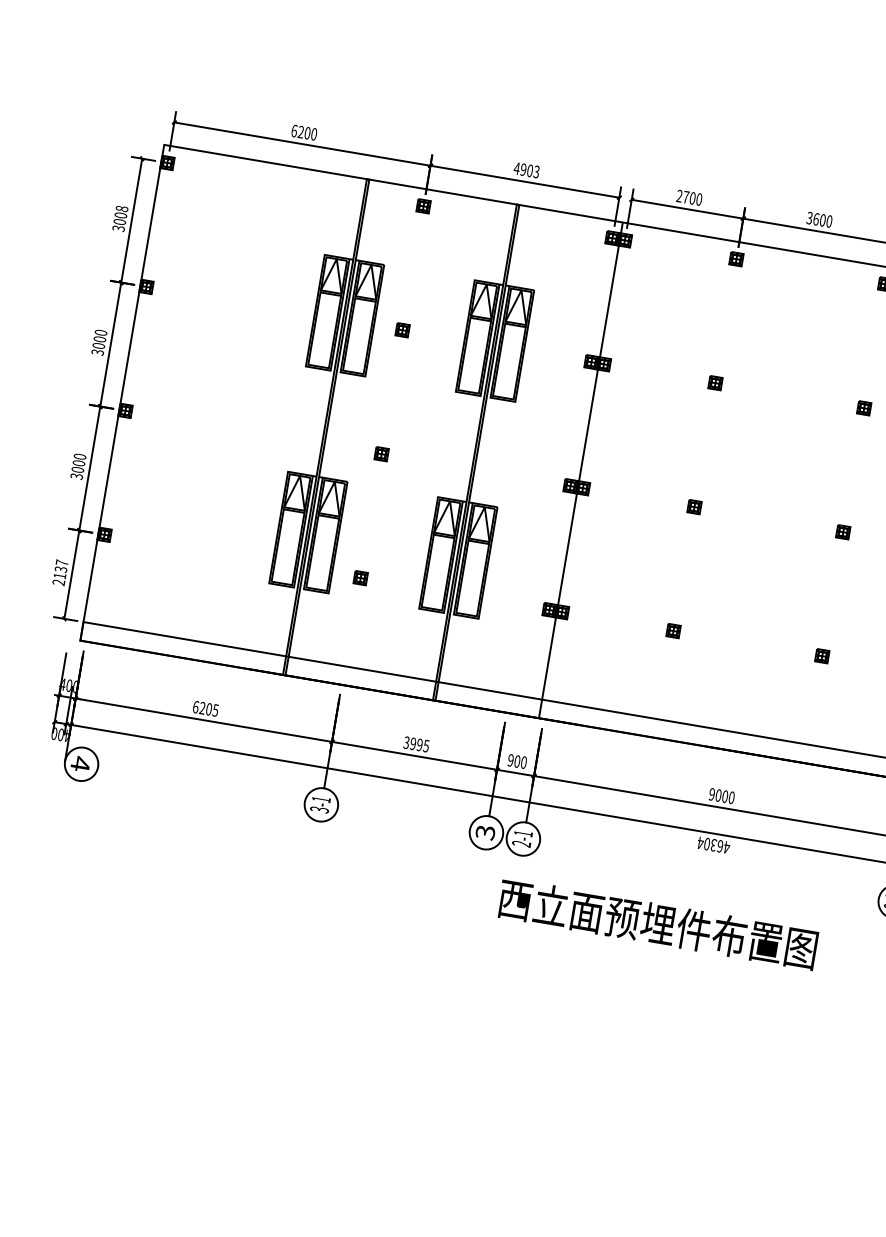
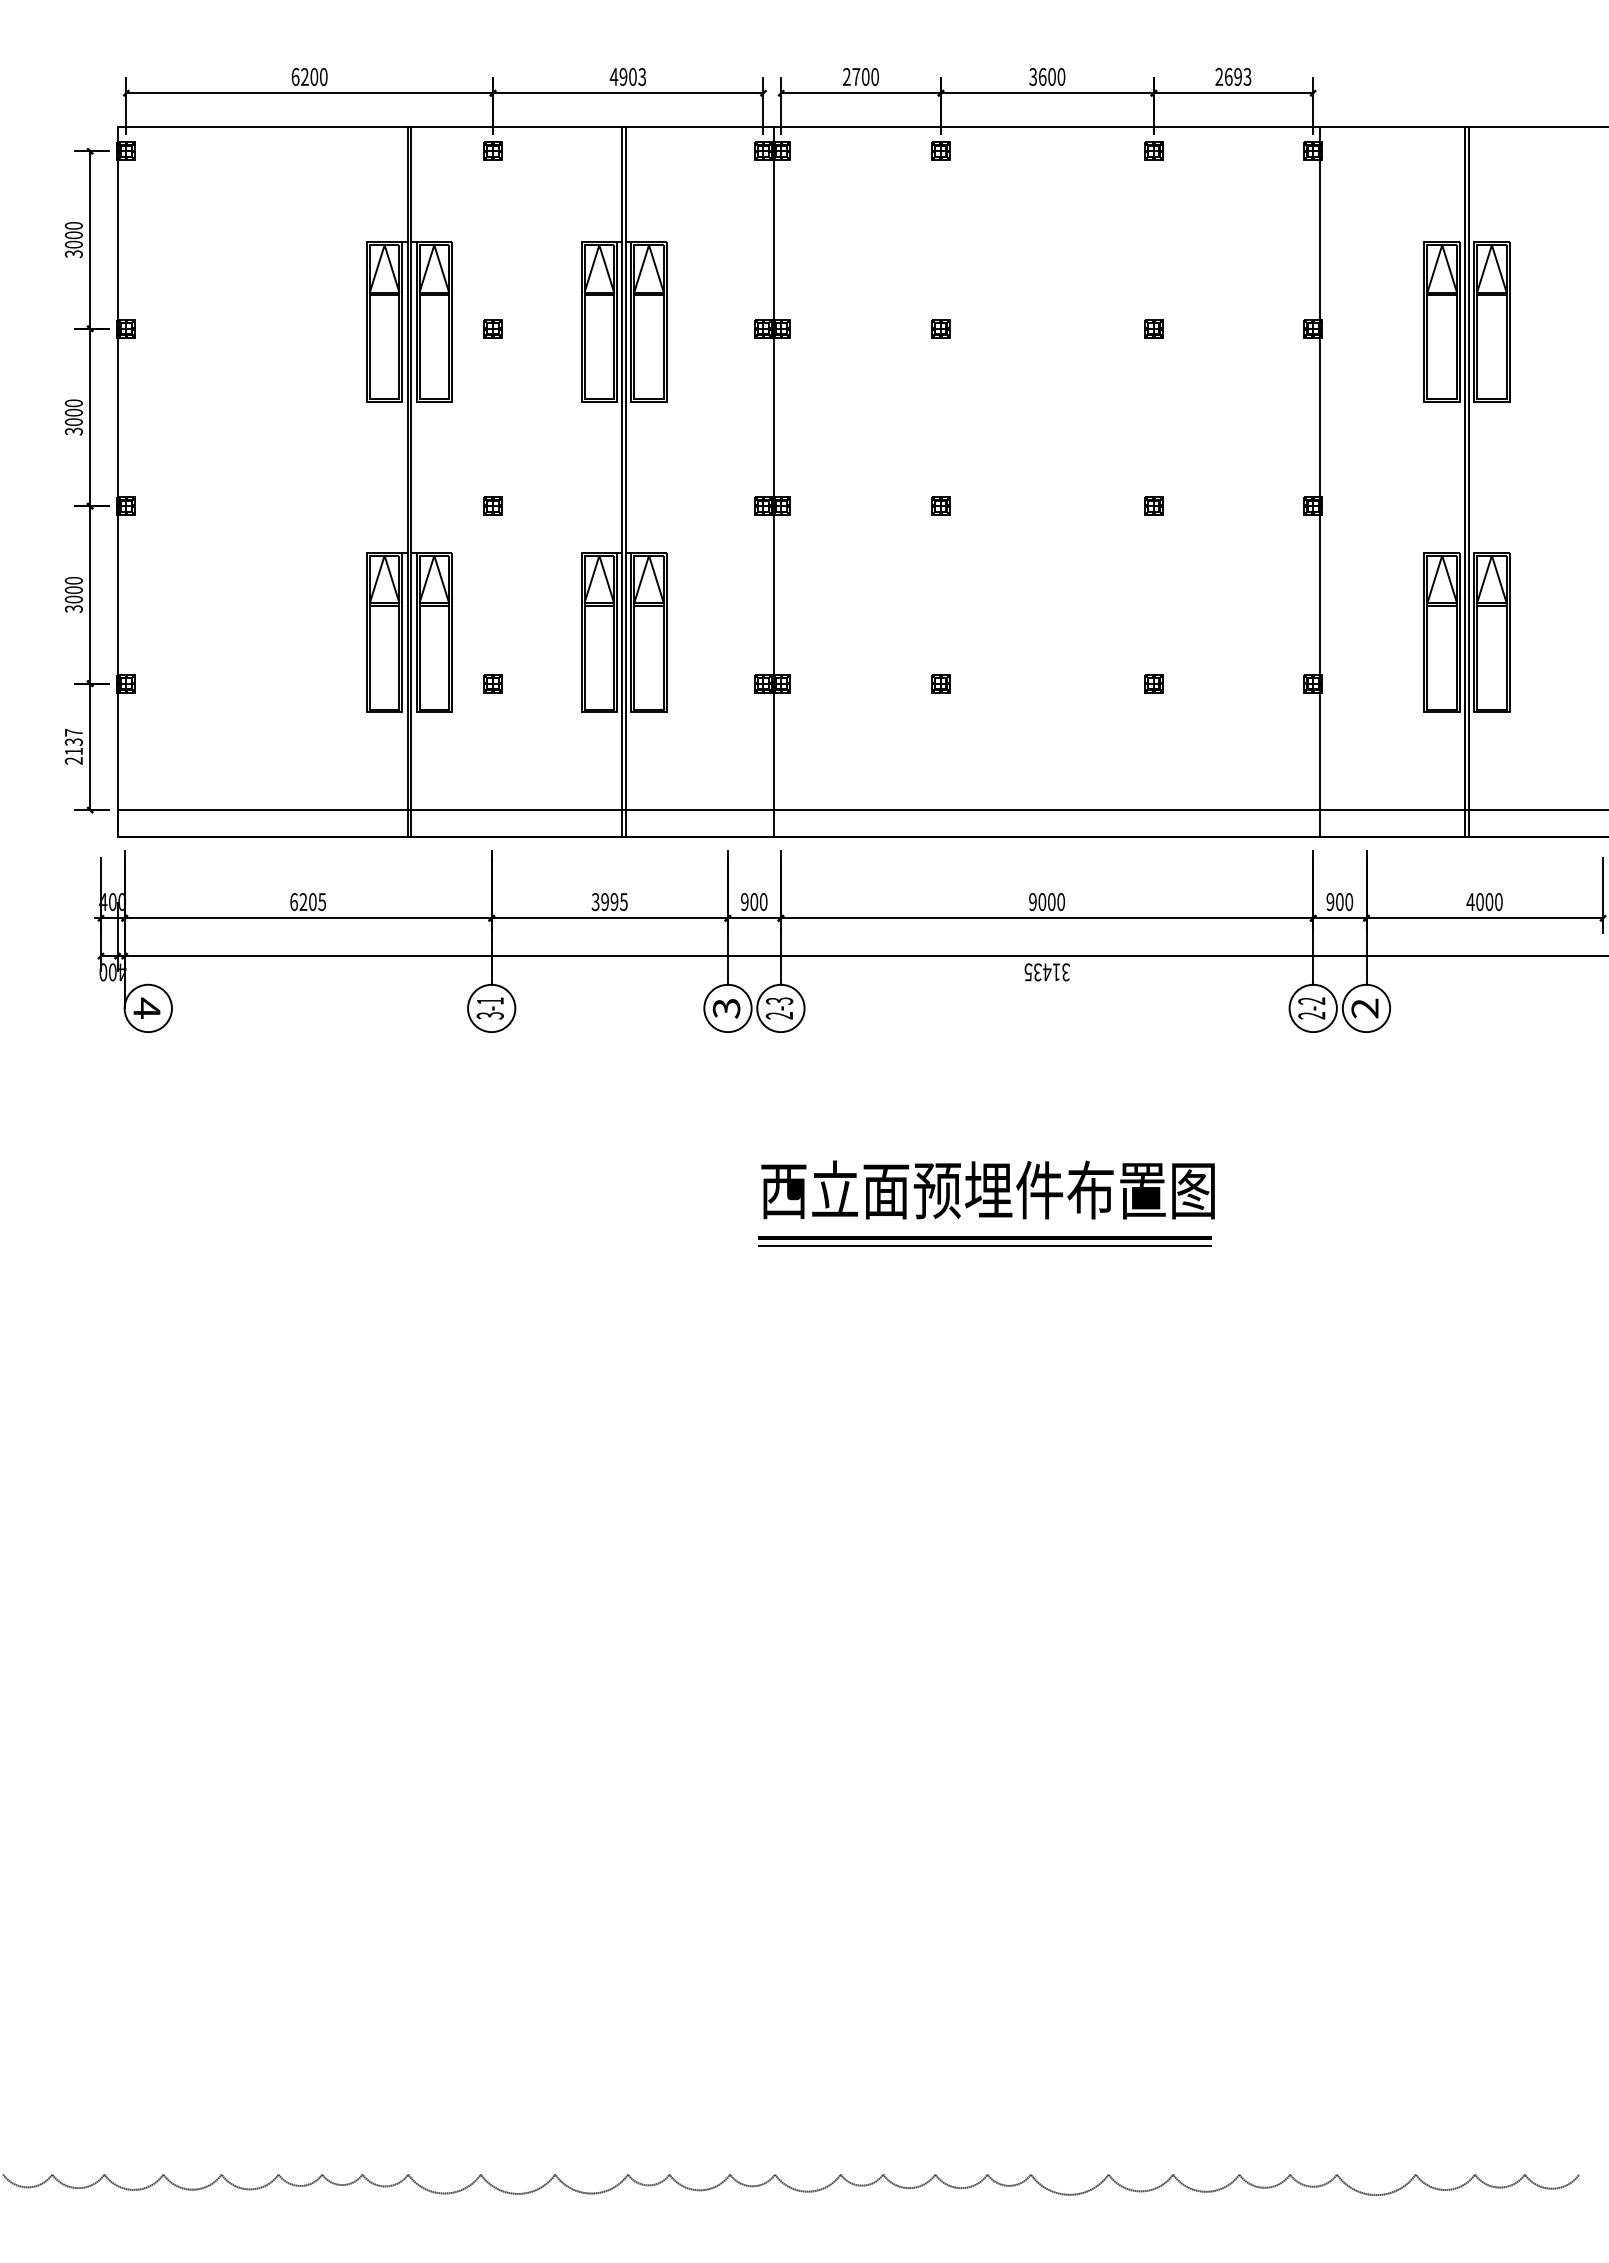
text: (121, 208) -> (73, 225), 3008 -> 3000
text: (523, 833) -> (779, 1000), 2-1 -> 2-3
text: (713, 845) -> (1047, 972), 46304 -> 31435
text: (657, 923) -> (987, 1189), moved
part: (638, 1025) -> (984, 1241), added

